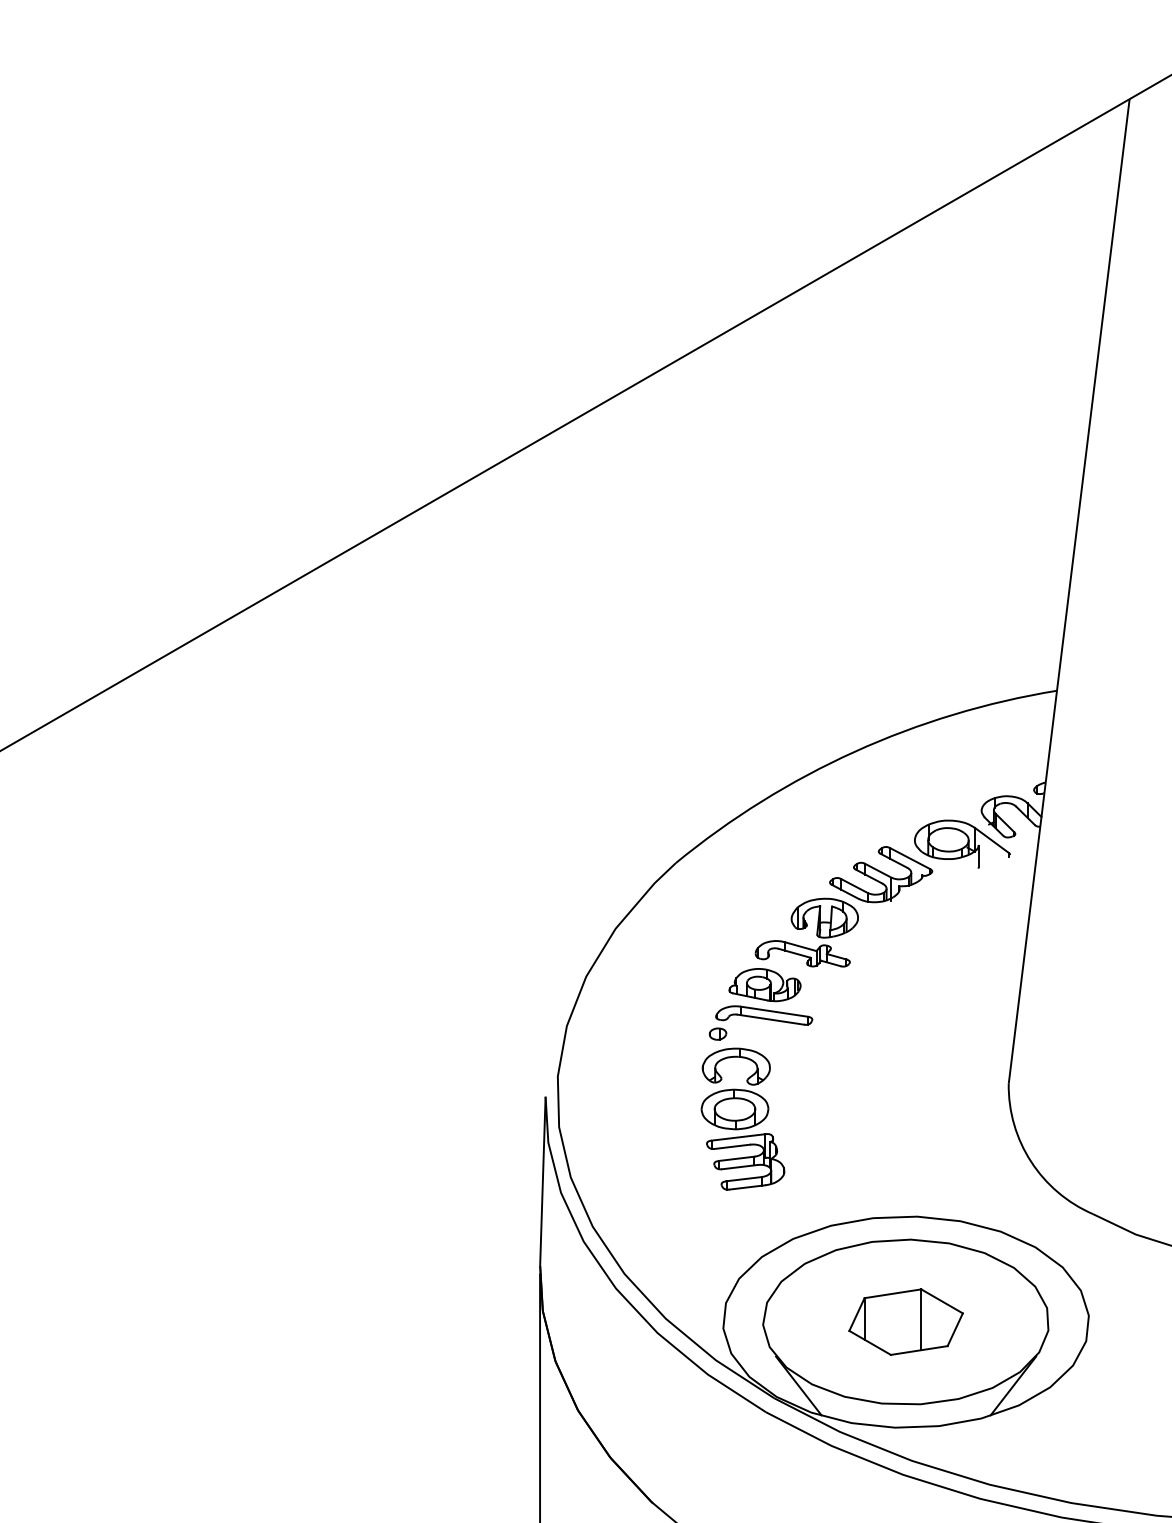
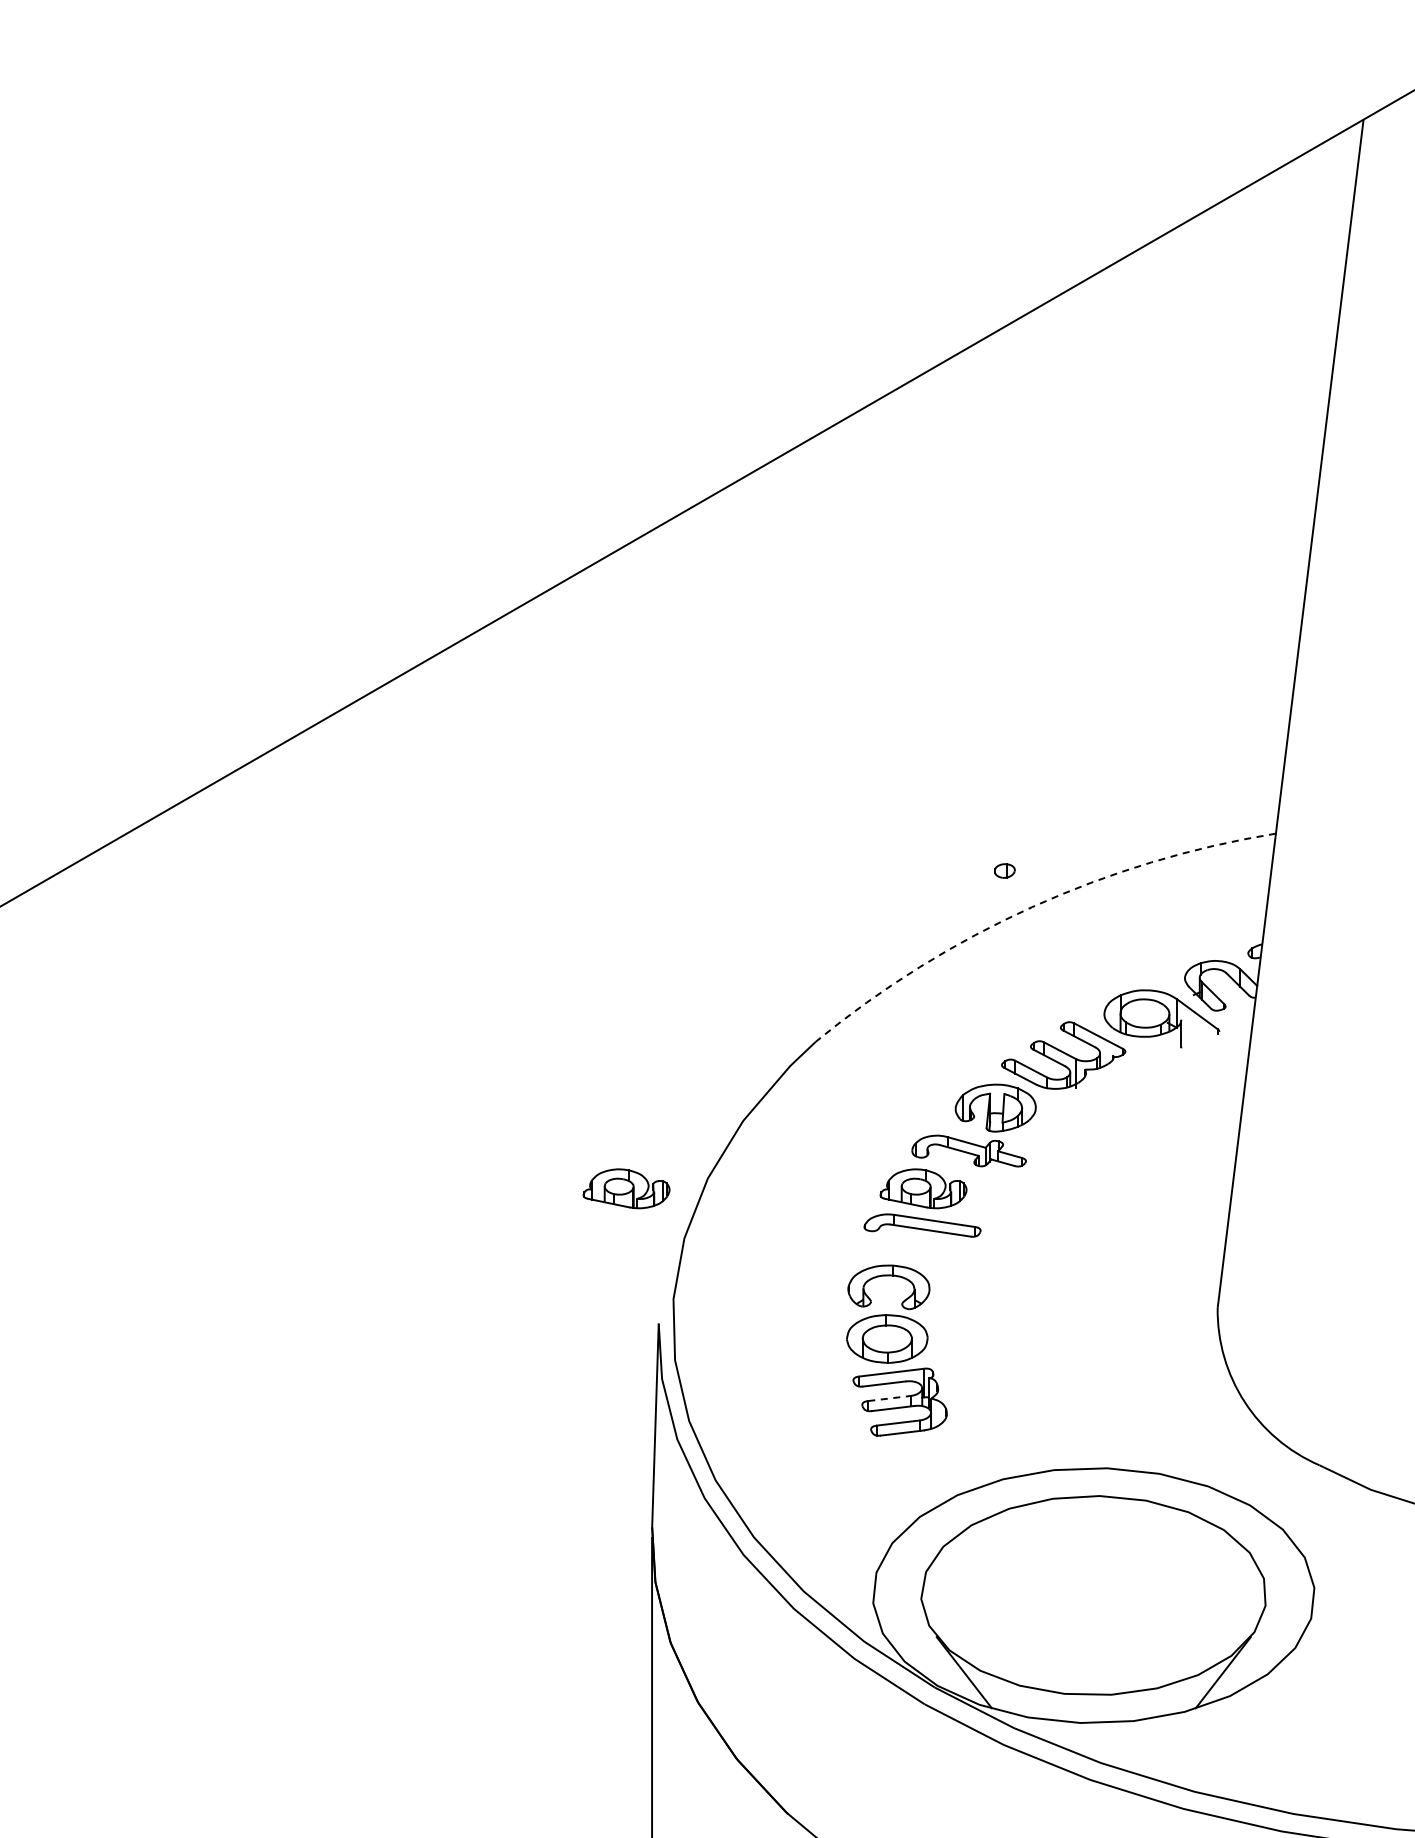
arc: (855, 751) -> (1032, 907), solid -> dashed
part: (518, 984) -> (626, 1188), added
part: (717, 1033) -> (1004, 870), moved
line: (737, 1158) -> (890, 1398), solid -> dashed
part: (905, 1322) -> (1093, 1595), removed

